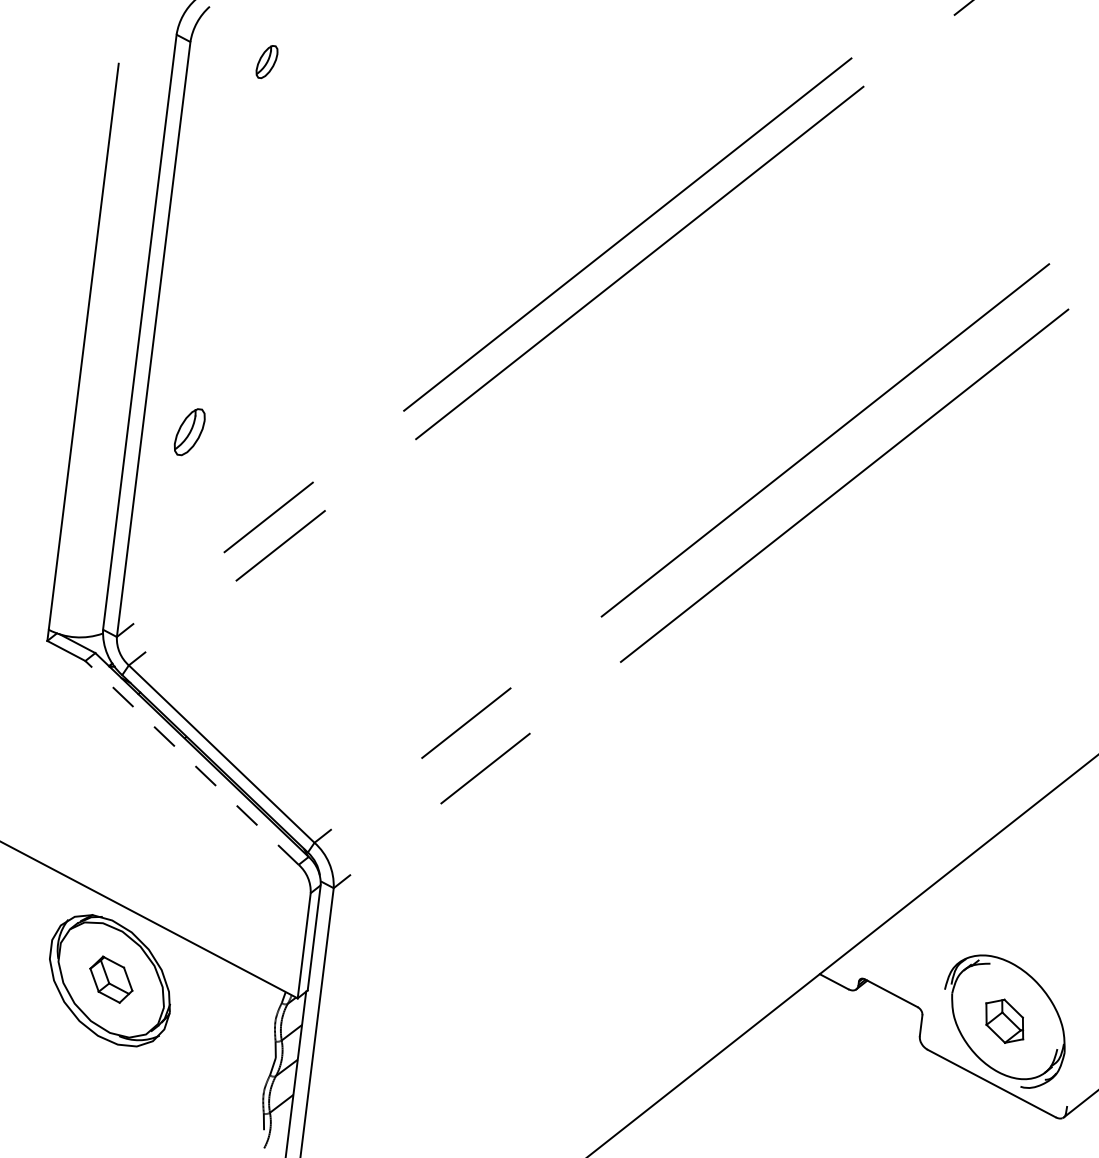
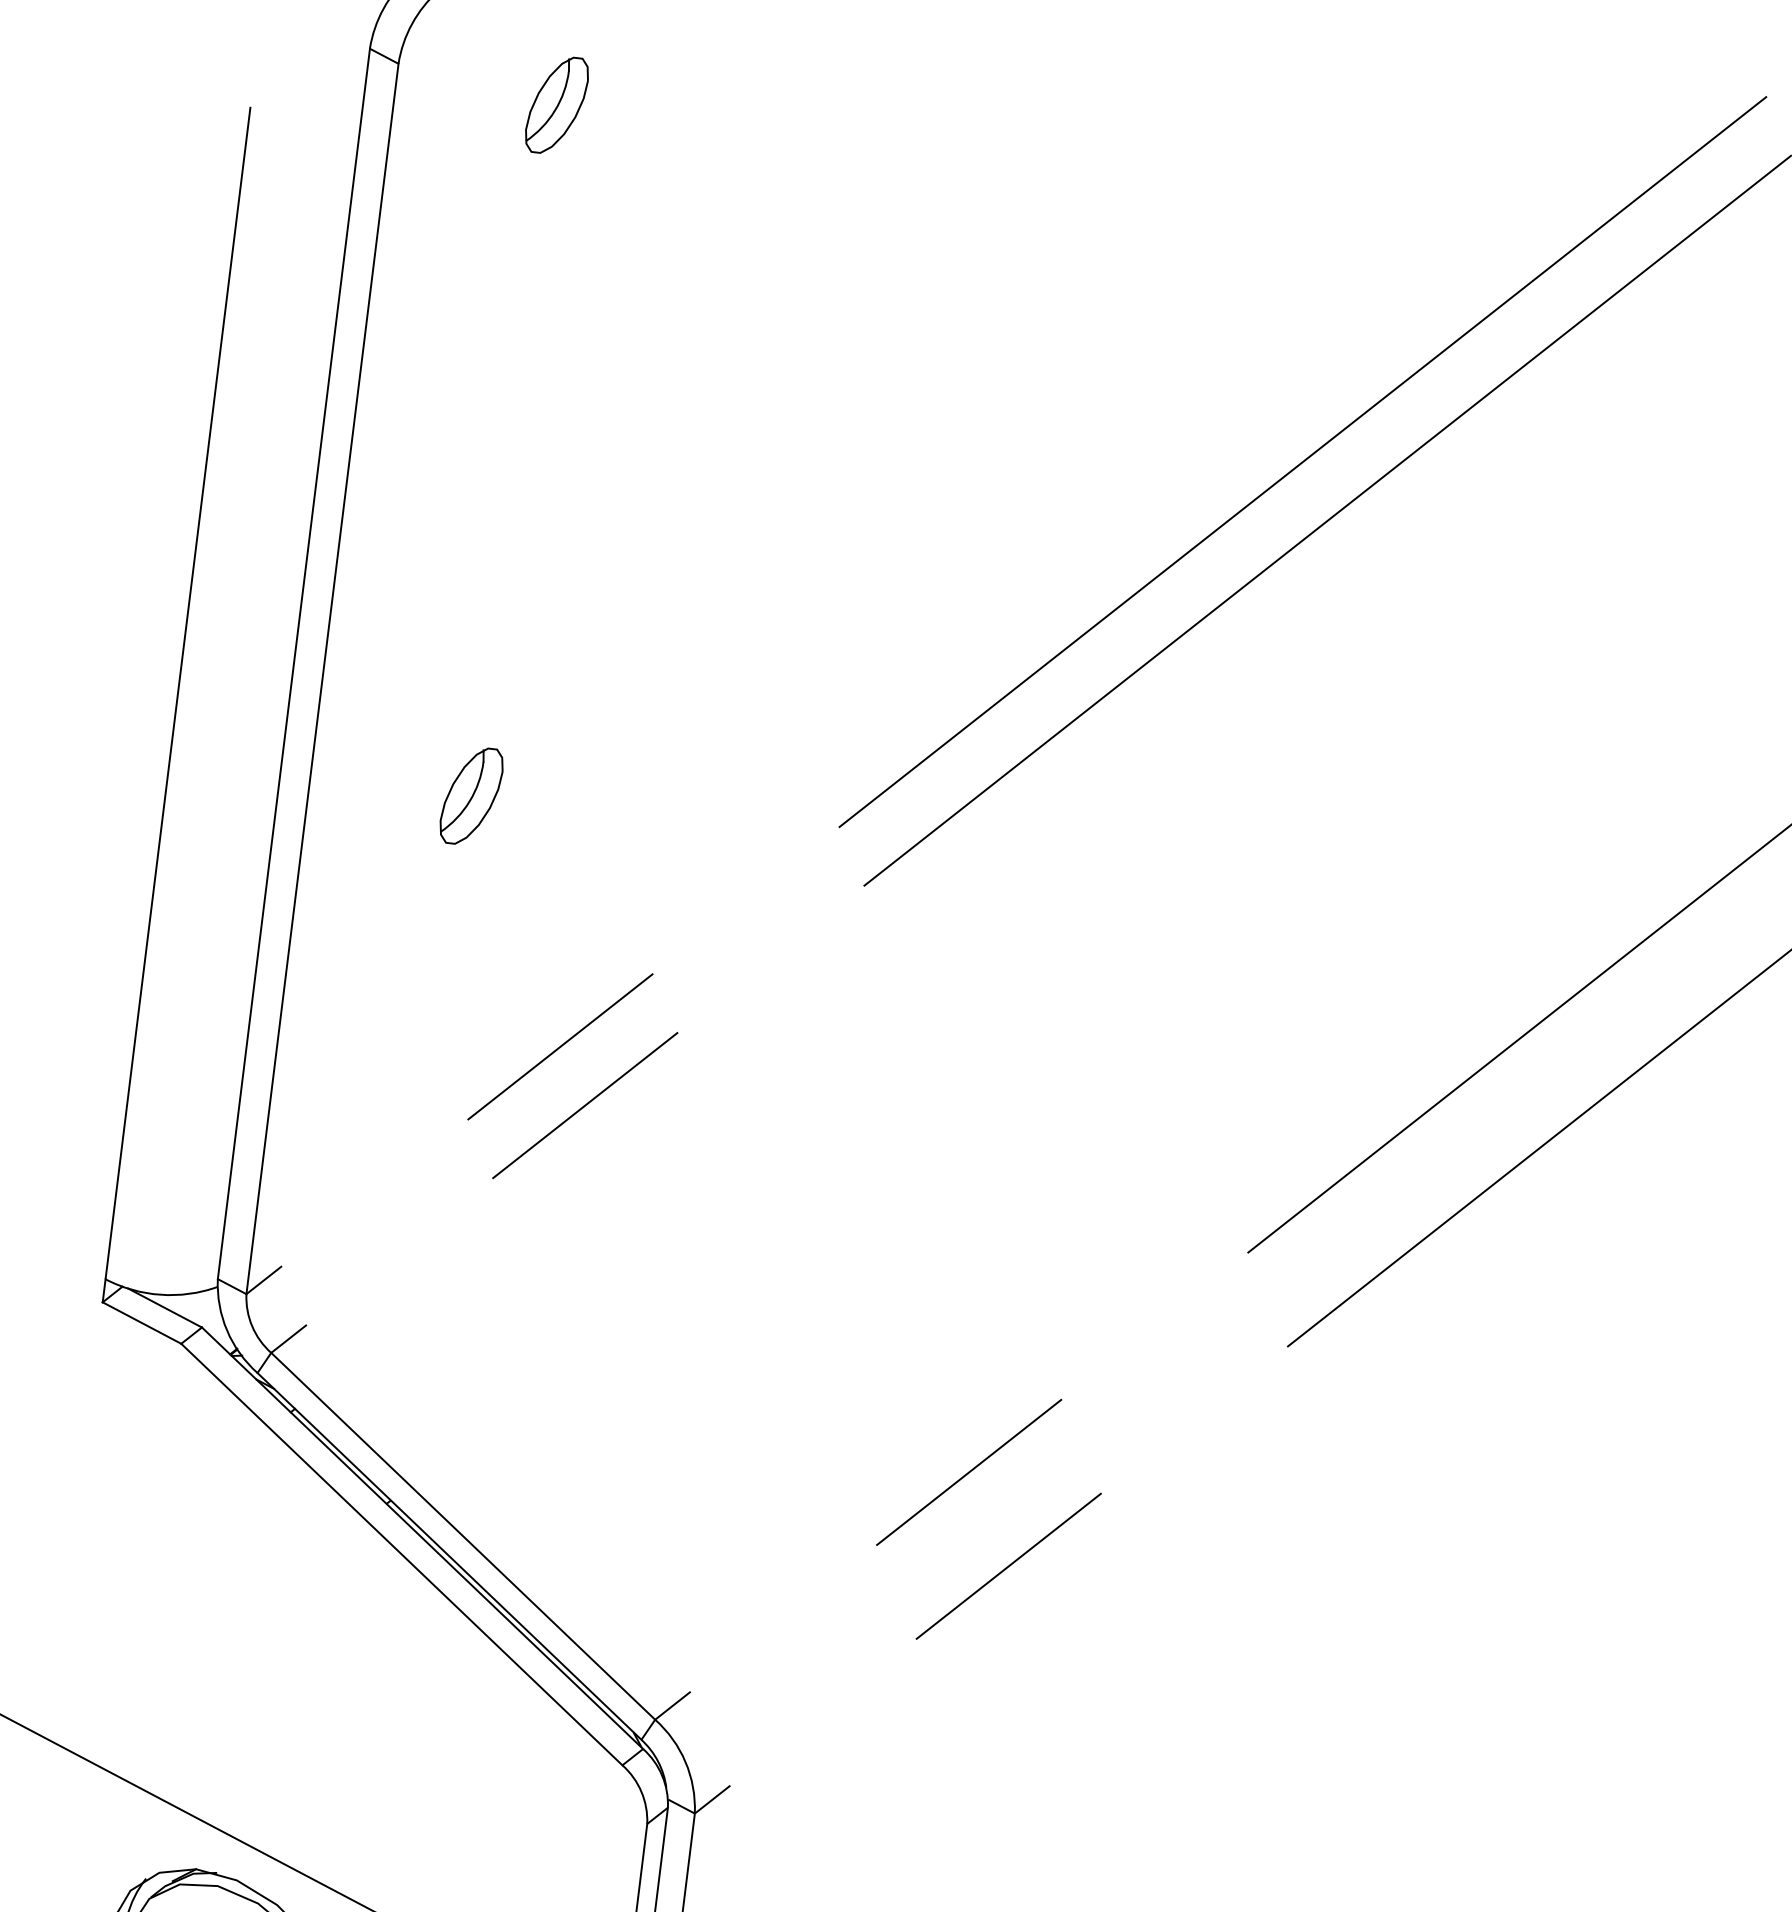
part: (266, 61) -> (555, 104), size x1.43
part: (189, 432) -> (471, 796), moved
line: (192, 762) -> (402, 1553), dashed -> solid

